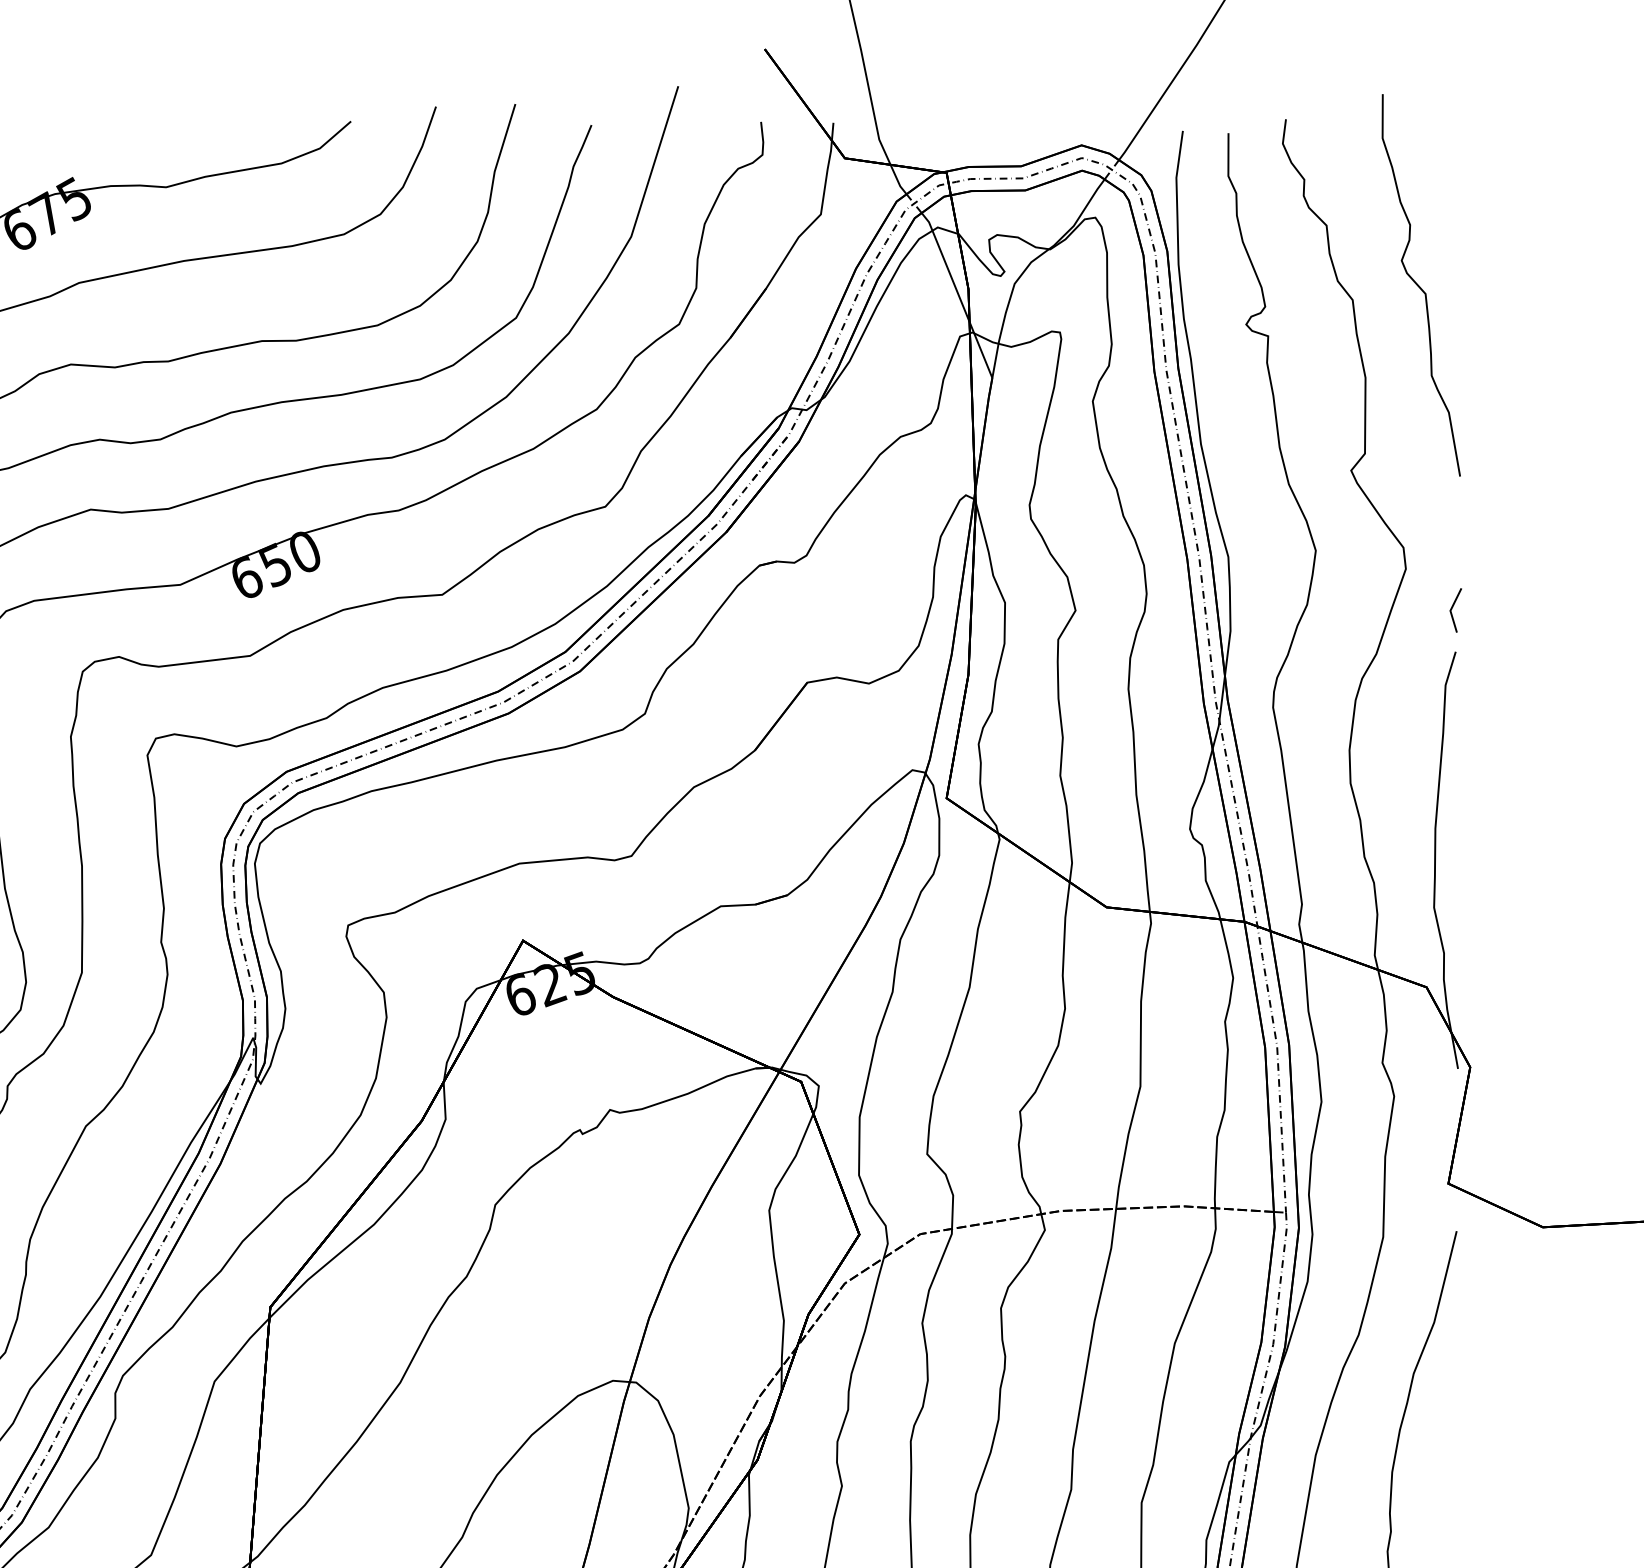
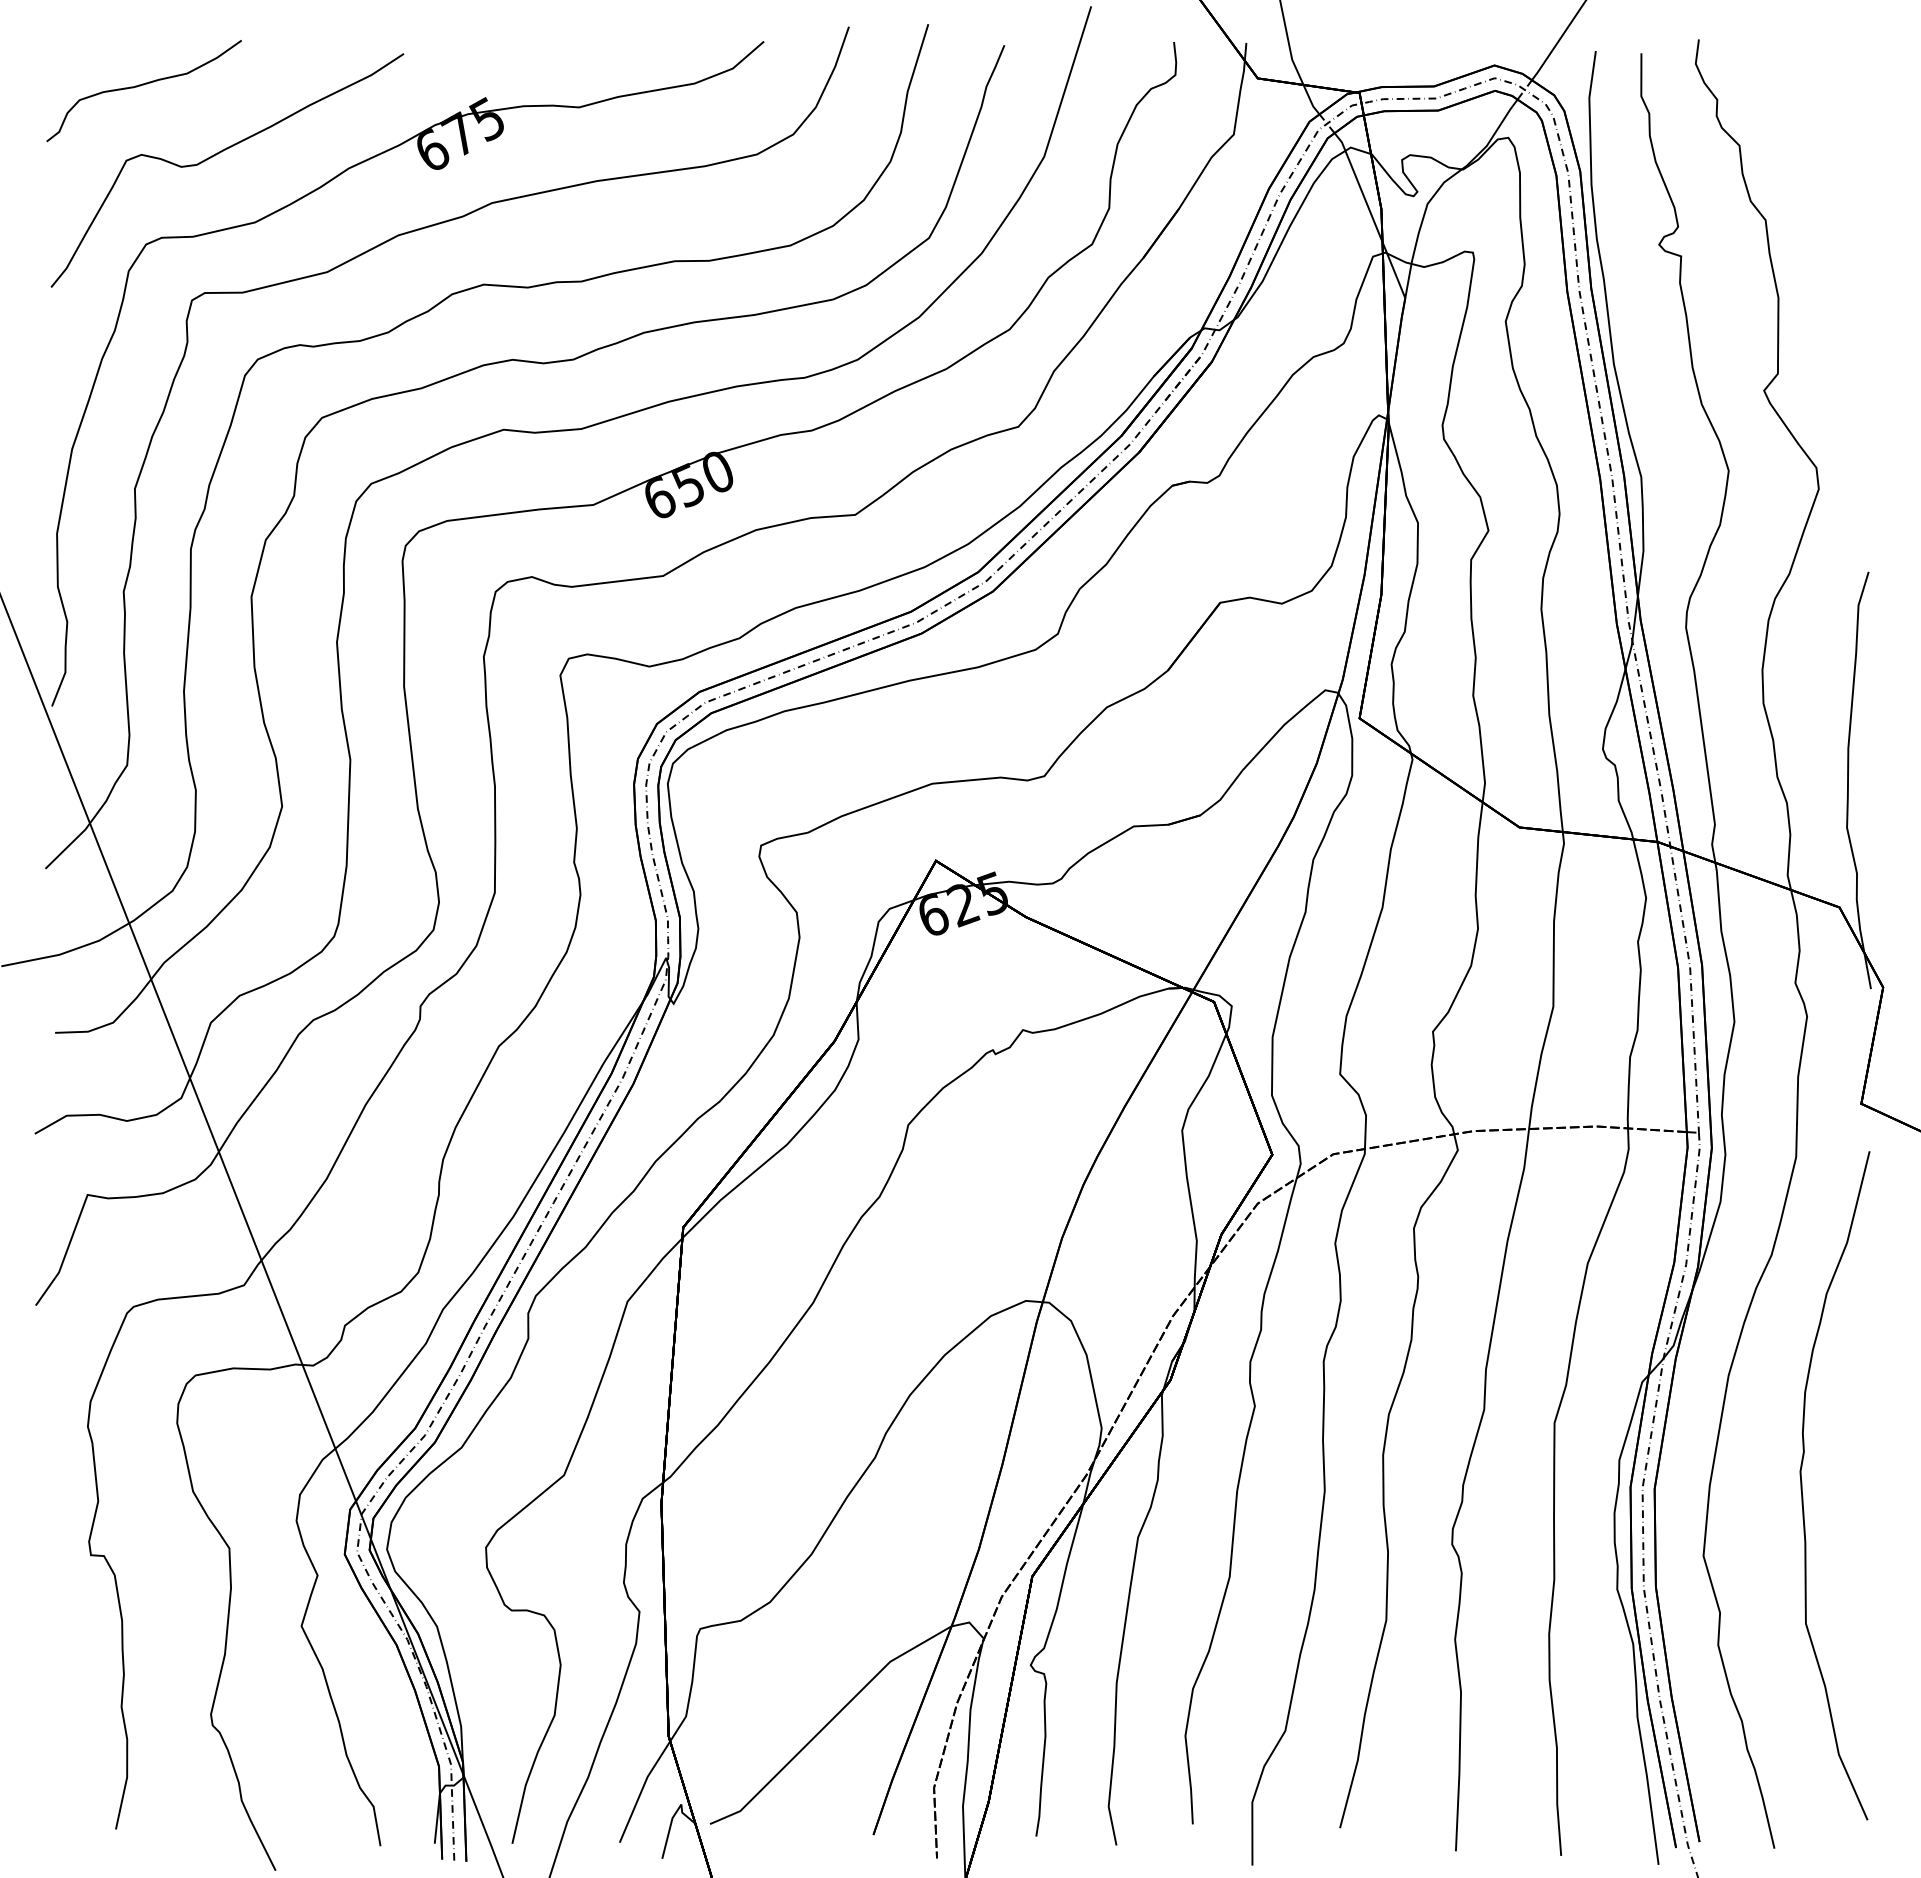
curve: (1419, 285) -> (1832, 205), removed
line: (1452, 609) -> (1865, 529), removed

